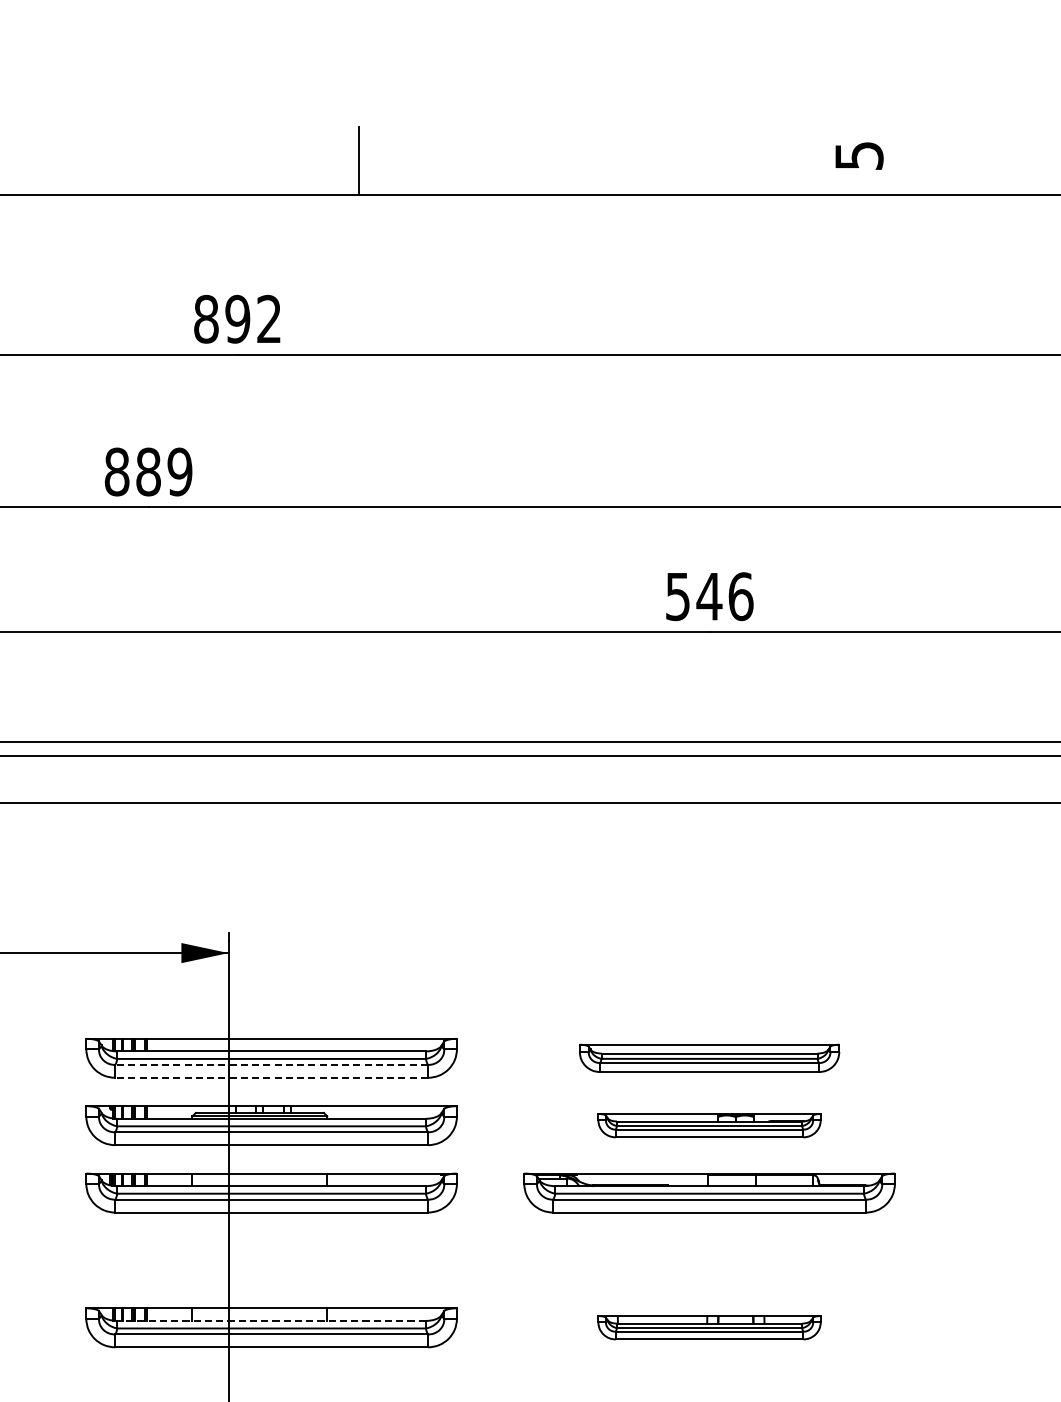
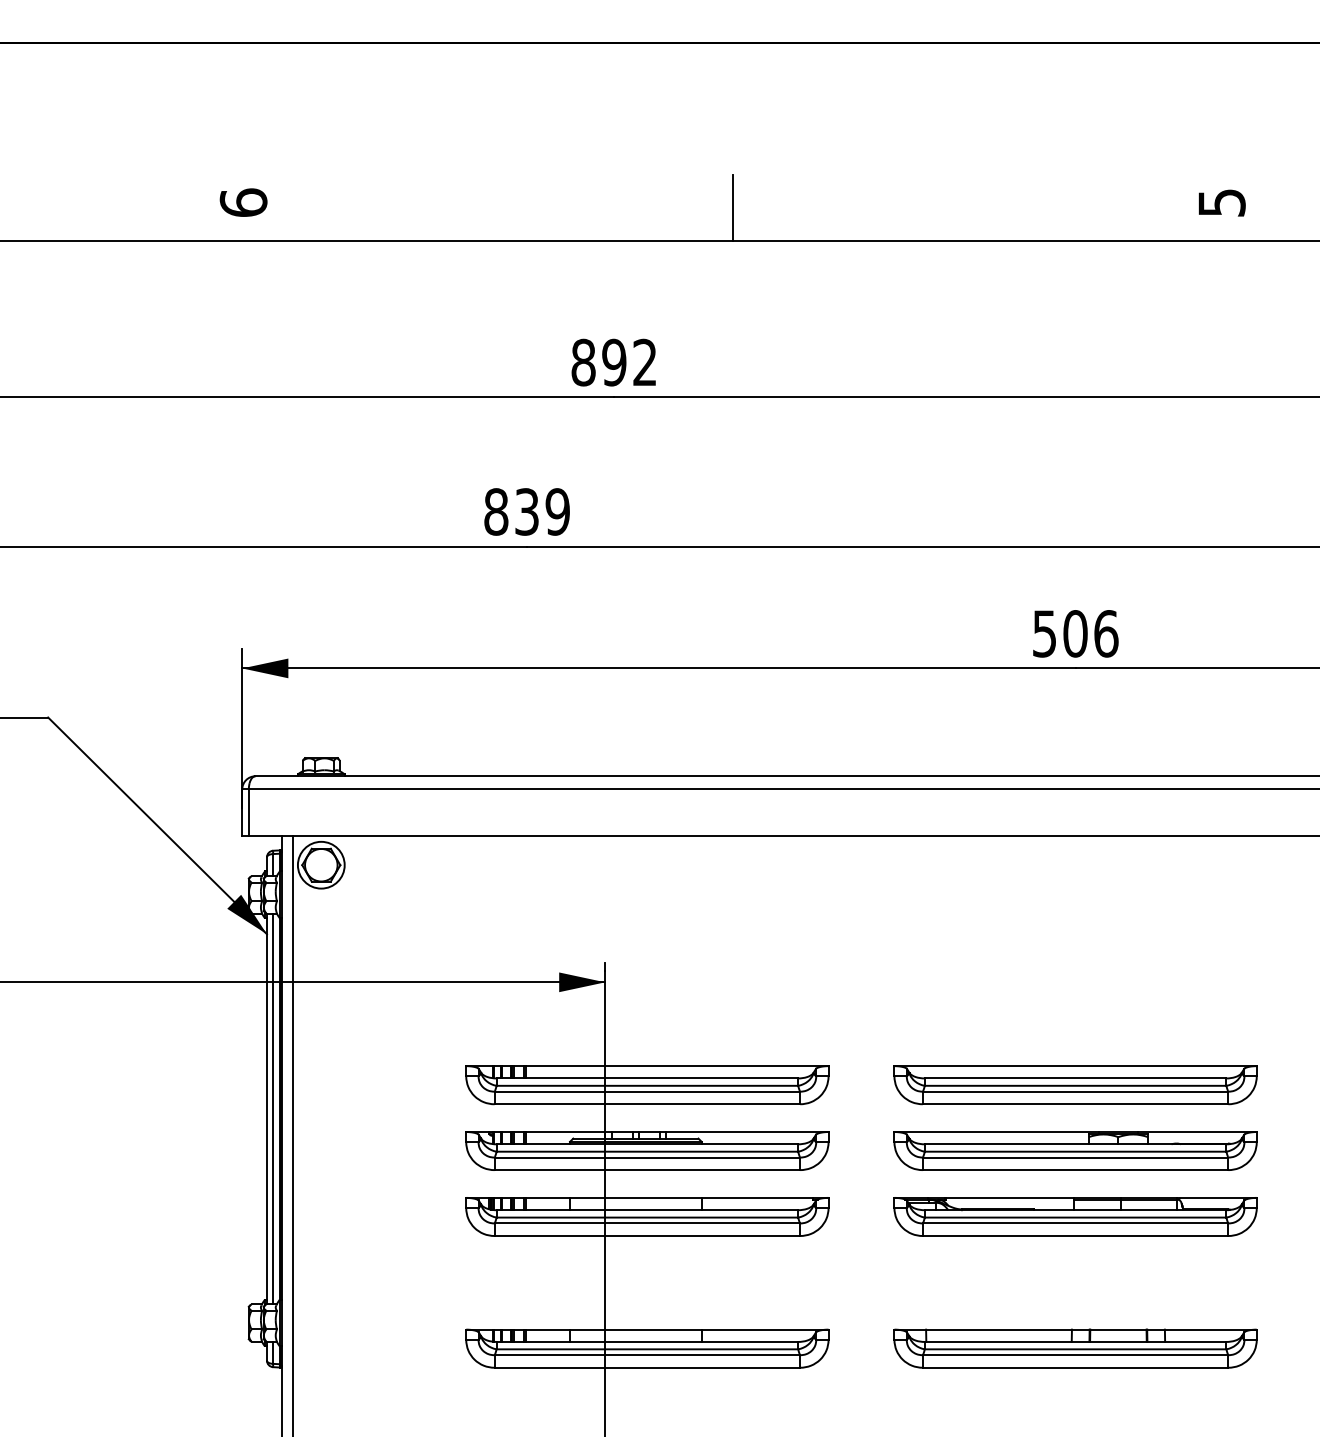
text: (149, 471) -> (527, 511), 889 -> 839
text: (709, 596) -> (1075, 633), 546 -> 506
part: (709, 1058) -> (1075, 1085), size x1.43
line: (271, 1064) -> (647, 1091), dashed -> solid
line: (271, 1078) -> (647, 1104), dashed -> solid
part: (709, 1125) -> (1075, 1150), size x1.67
line: (271, 1320) -> (647, 1341), dashed -> solid
part: (709, 1327) -> (1075, 1348), size x1.67

